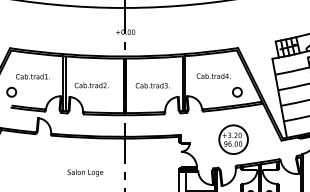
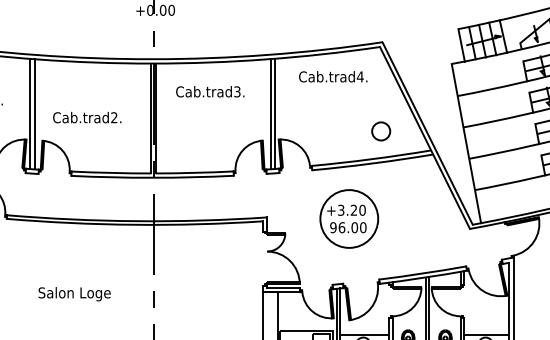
text: (213, 75) -> (332, 75), moved
text: (152, 85) -> (209, 91), moved
part: (233, 139) -> (349, 218), moved

